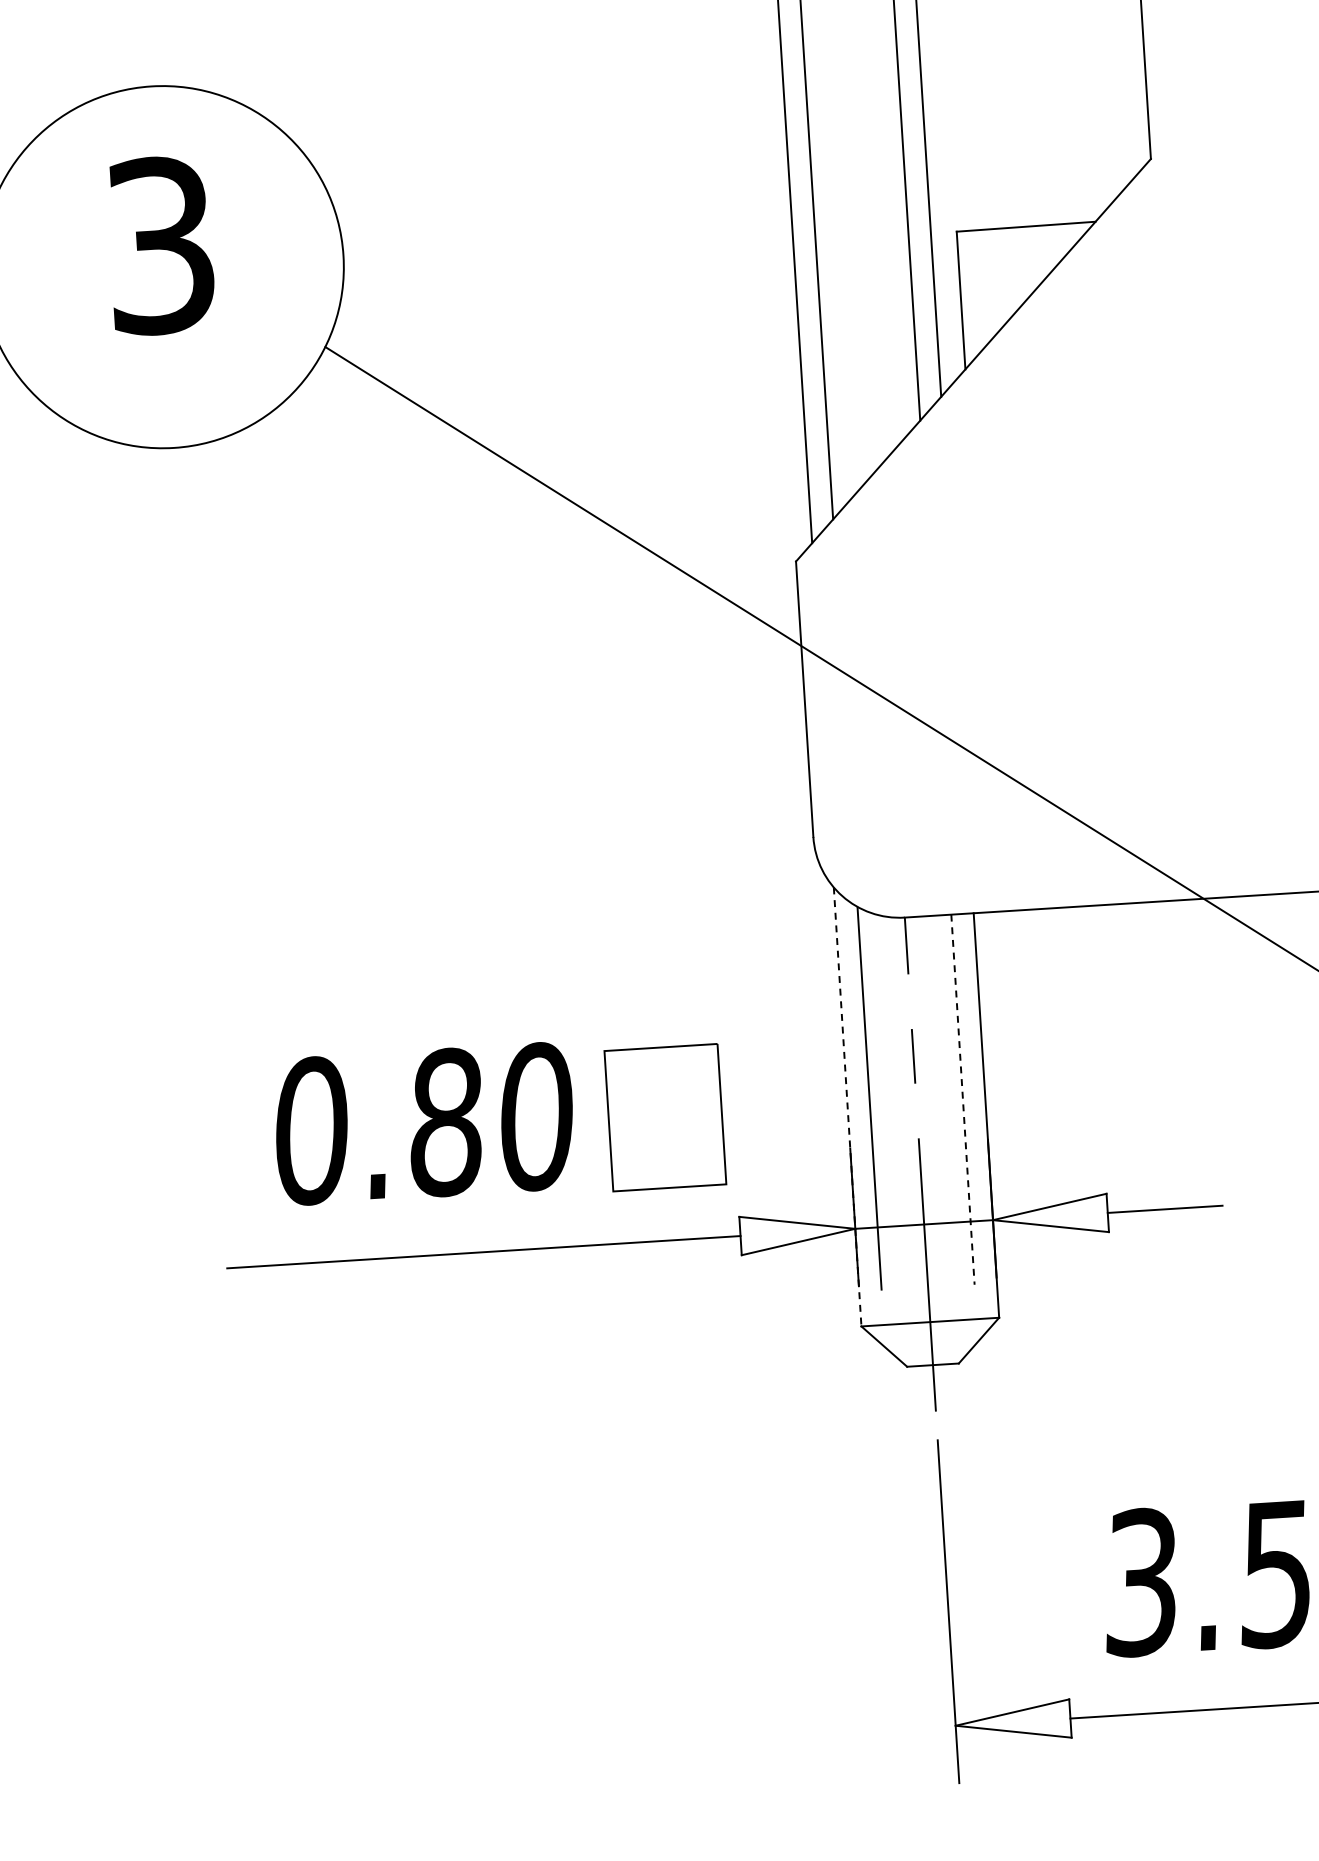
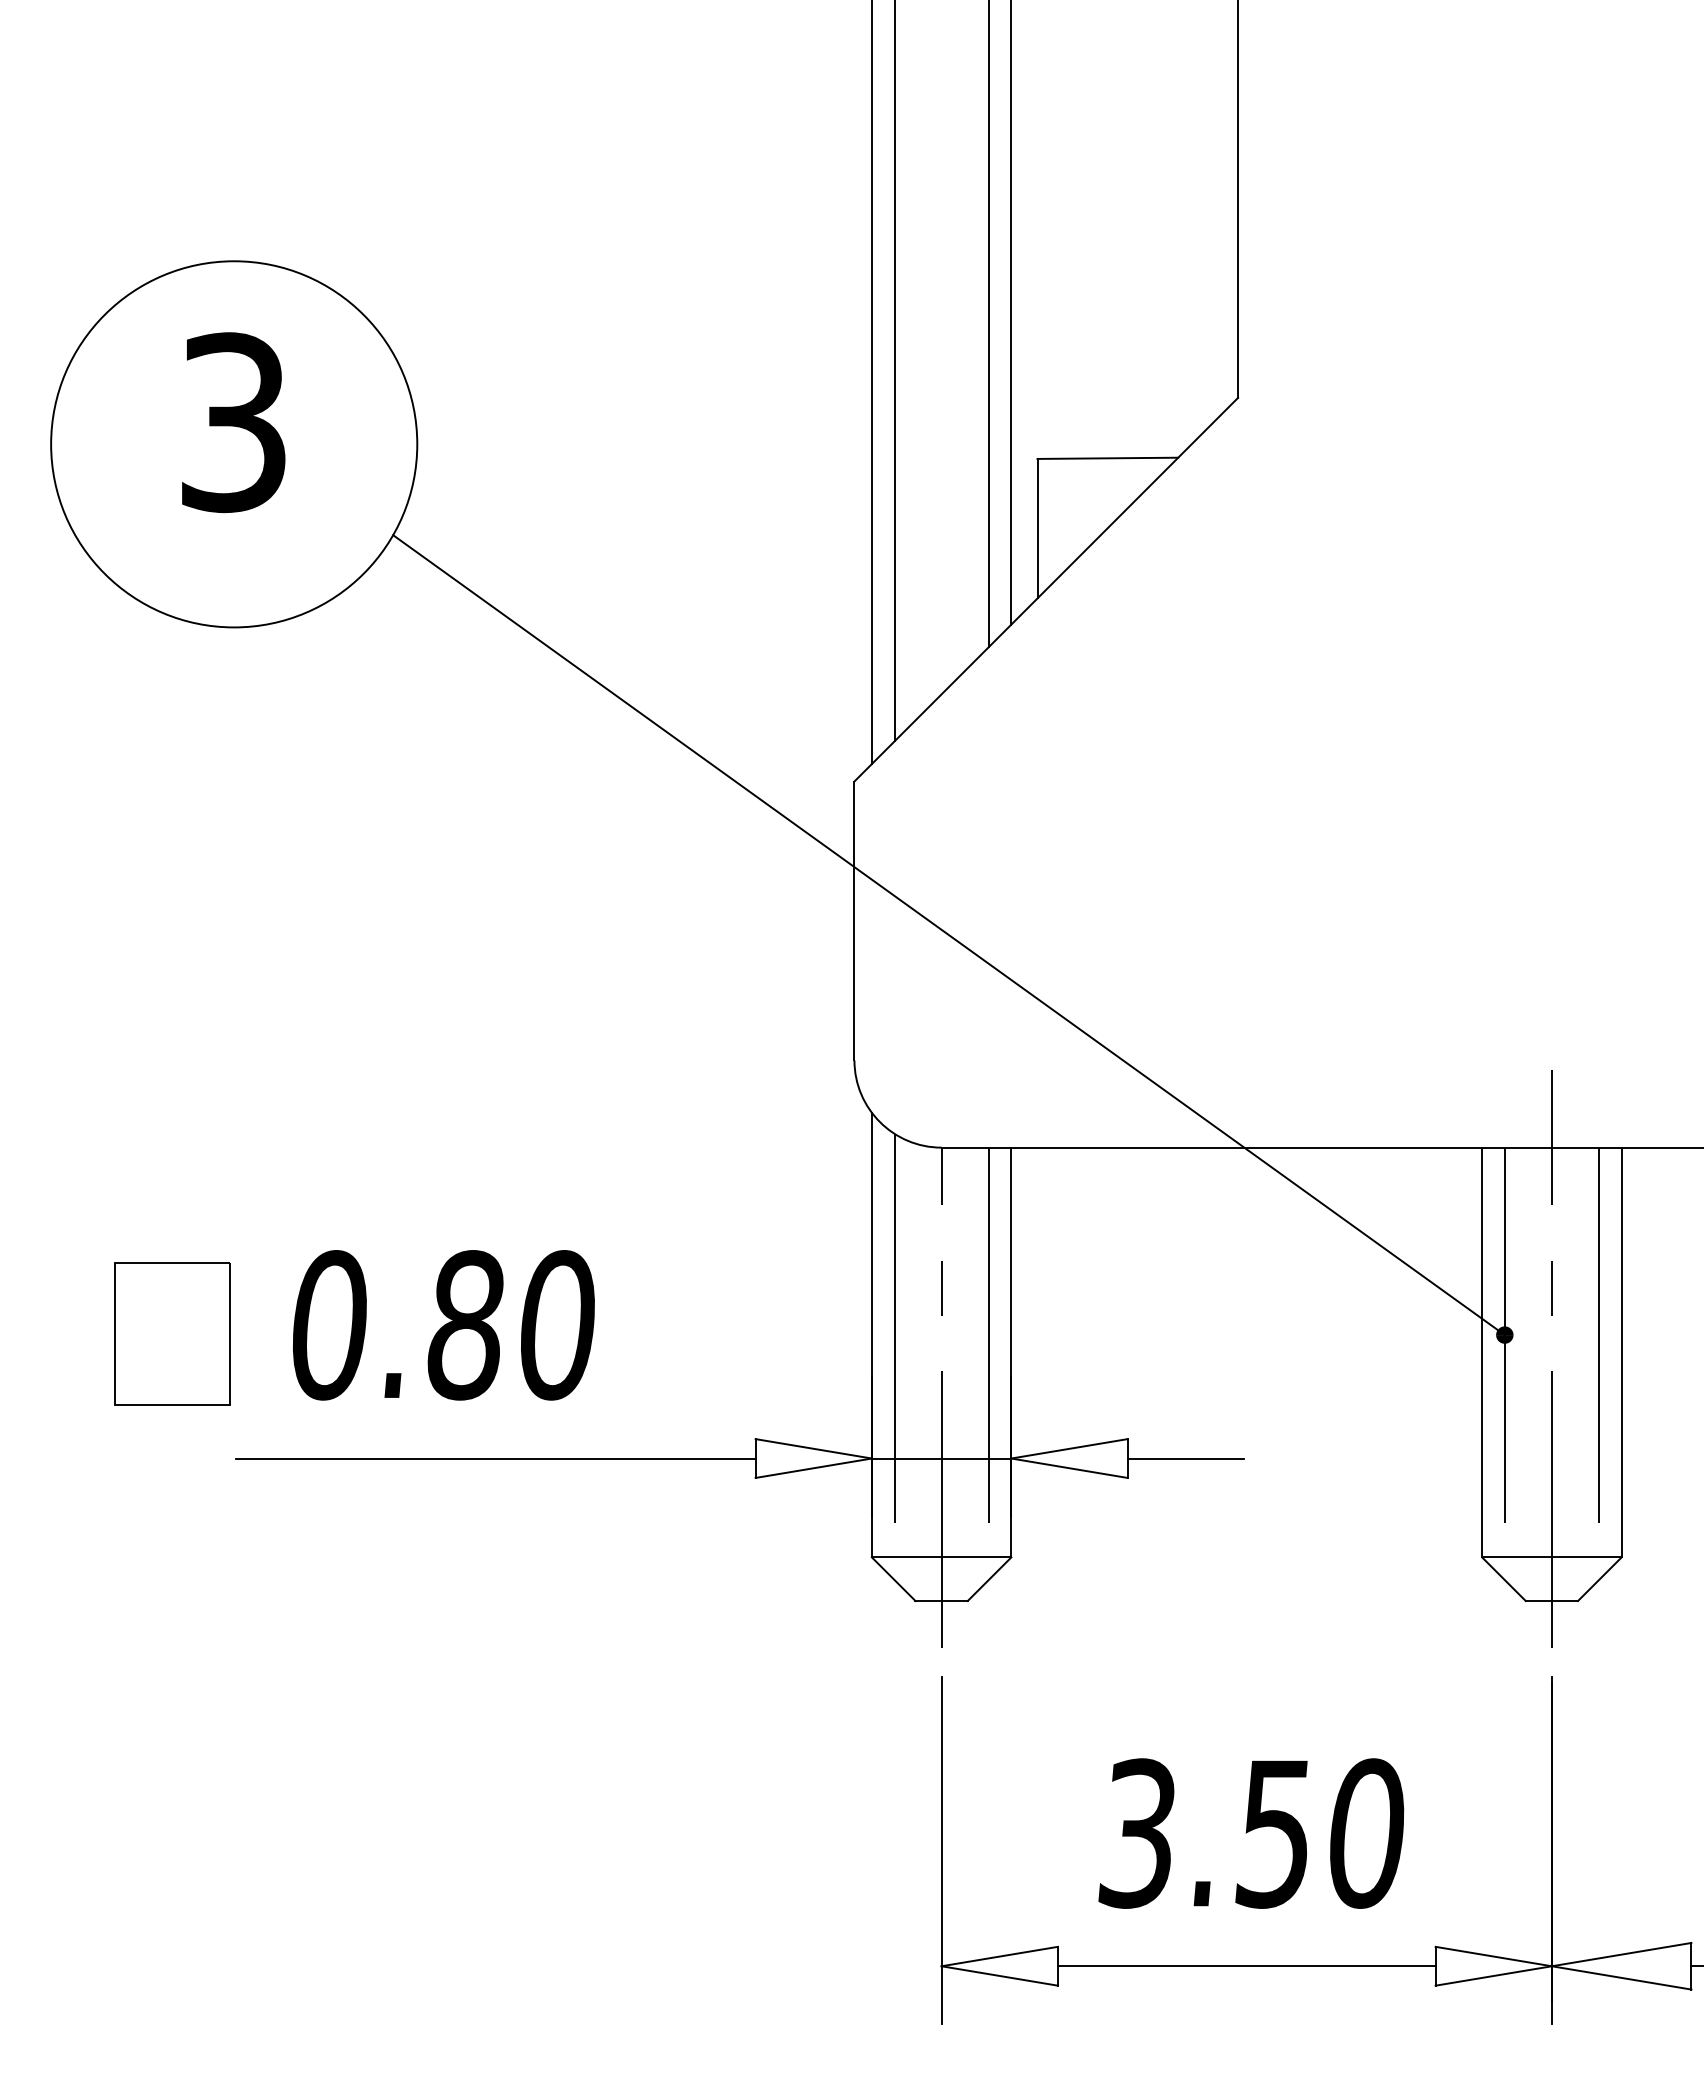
line: (962, 1100) -> (988, 1335), dashed -> solid
line: (847, 1107) -> (871, 1335), dashed -> solid
part: (665, 1116) -> (172, 1333), moved

